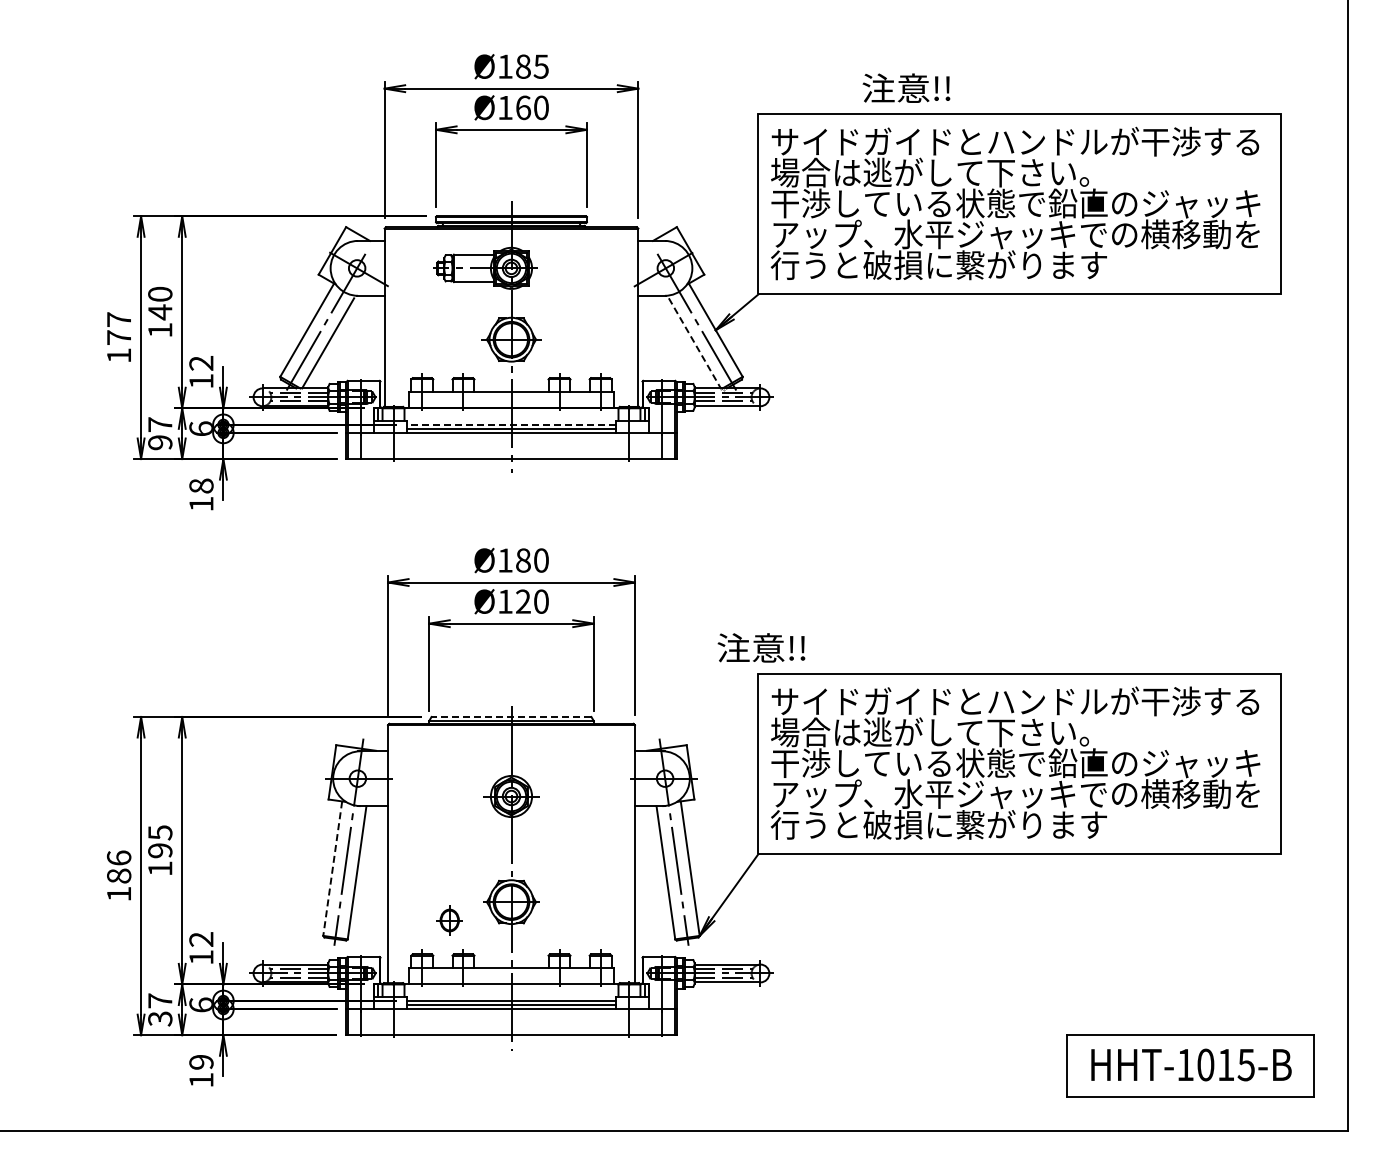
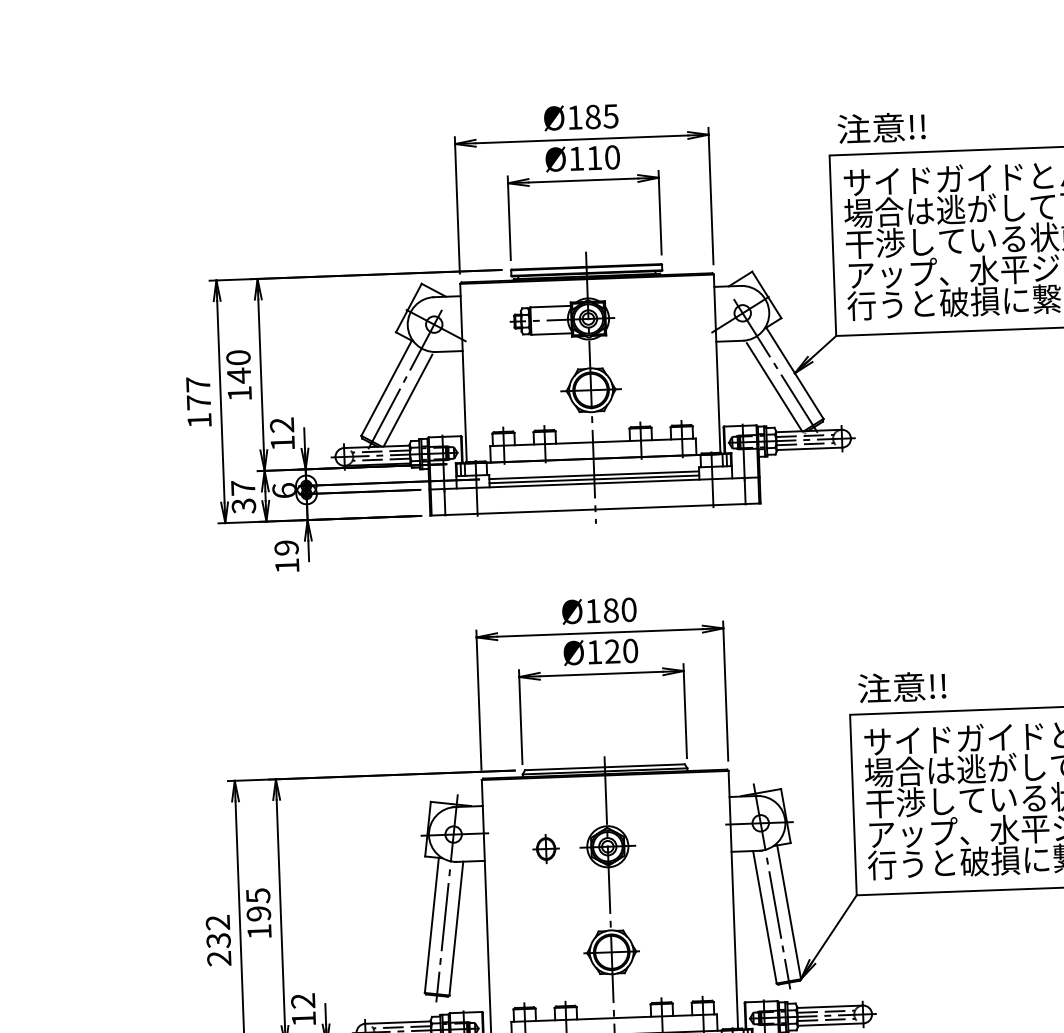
text: (906, 87) -> (881, 127), moved
text: (523, 107) -> (594, 157), Ø160 -> Ø110
line: (695, 343) -> (775, 387), dashed -> solid
line: (511, 424) -> (594, 474), dashed -> solid
text: (160, 442) -> (244, 505), 97 -> 37
text: (201, 485) -> (286, 547), 18 -> 19
text: (761, 647) -> (902, 686), moved
line: (511, 716) -> (604, 766), dashed -> solid
line: (332, 868) -> (431, 925), dashed -> solid
text: (118, 875) -> (218, 940), 186 -> 232
part: (449, 920) -> (545, 849), moved

